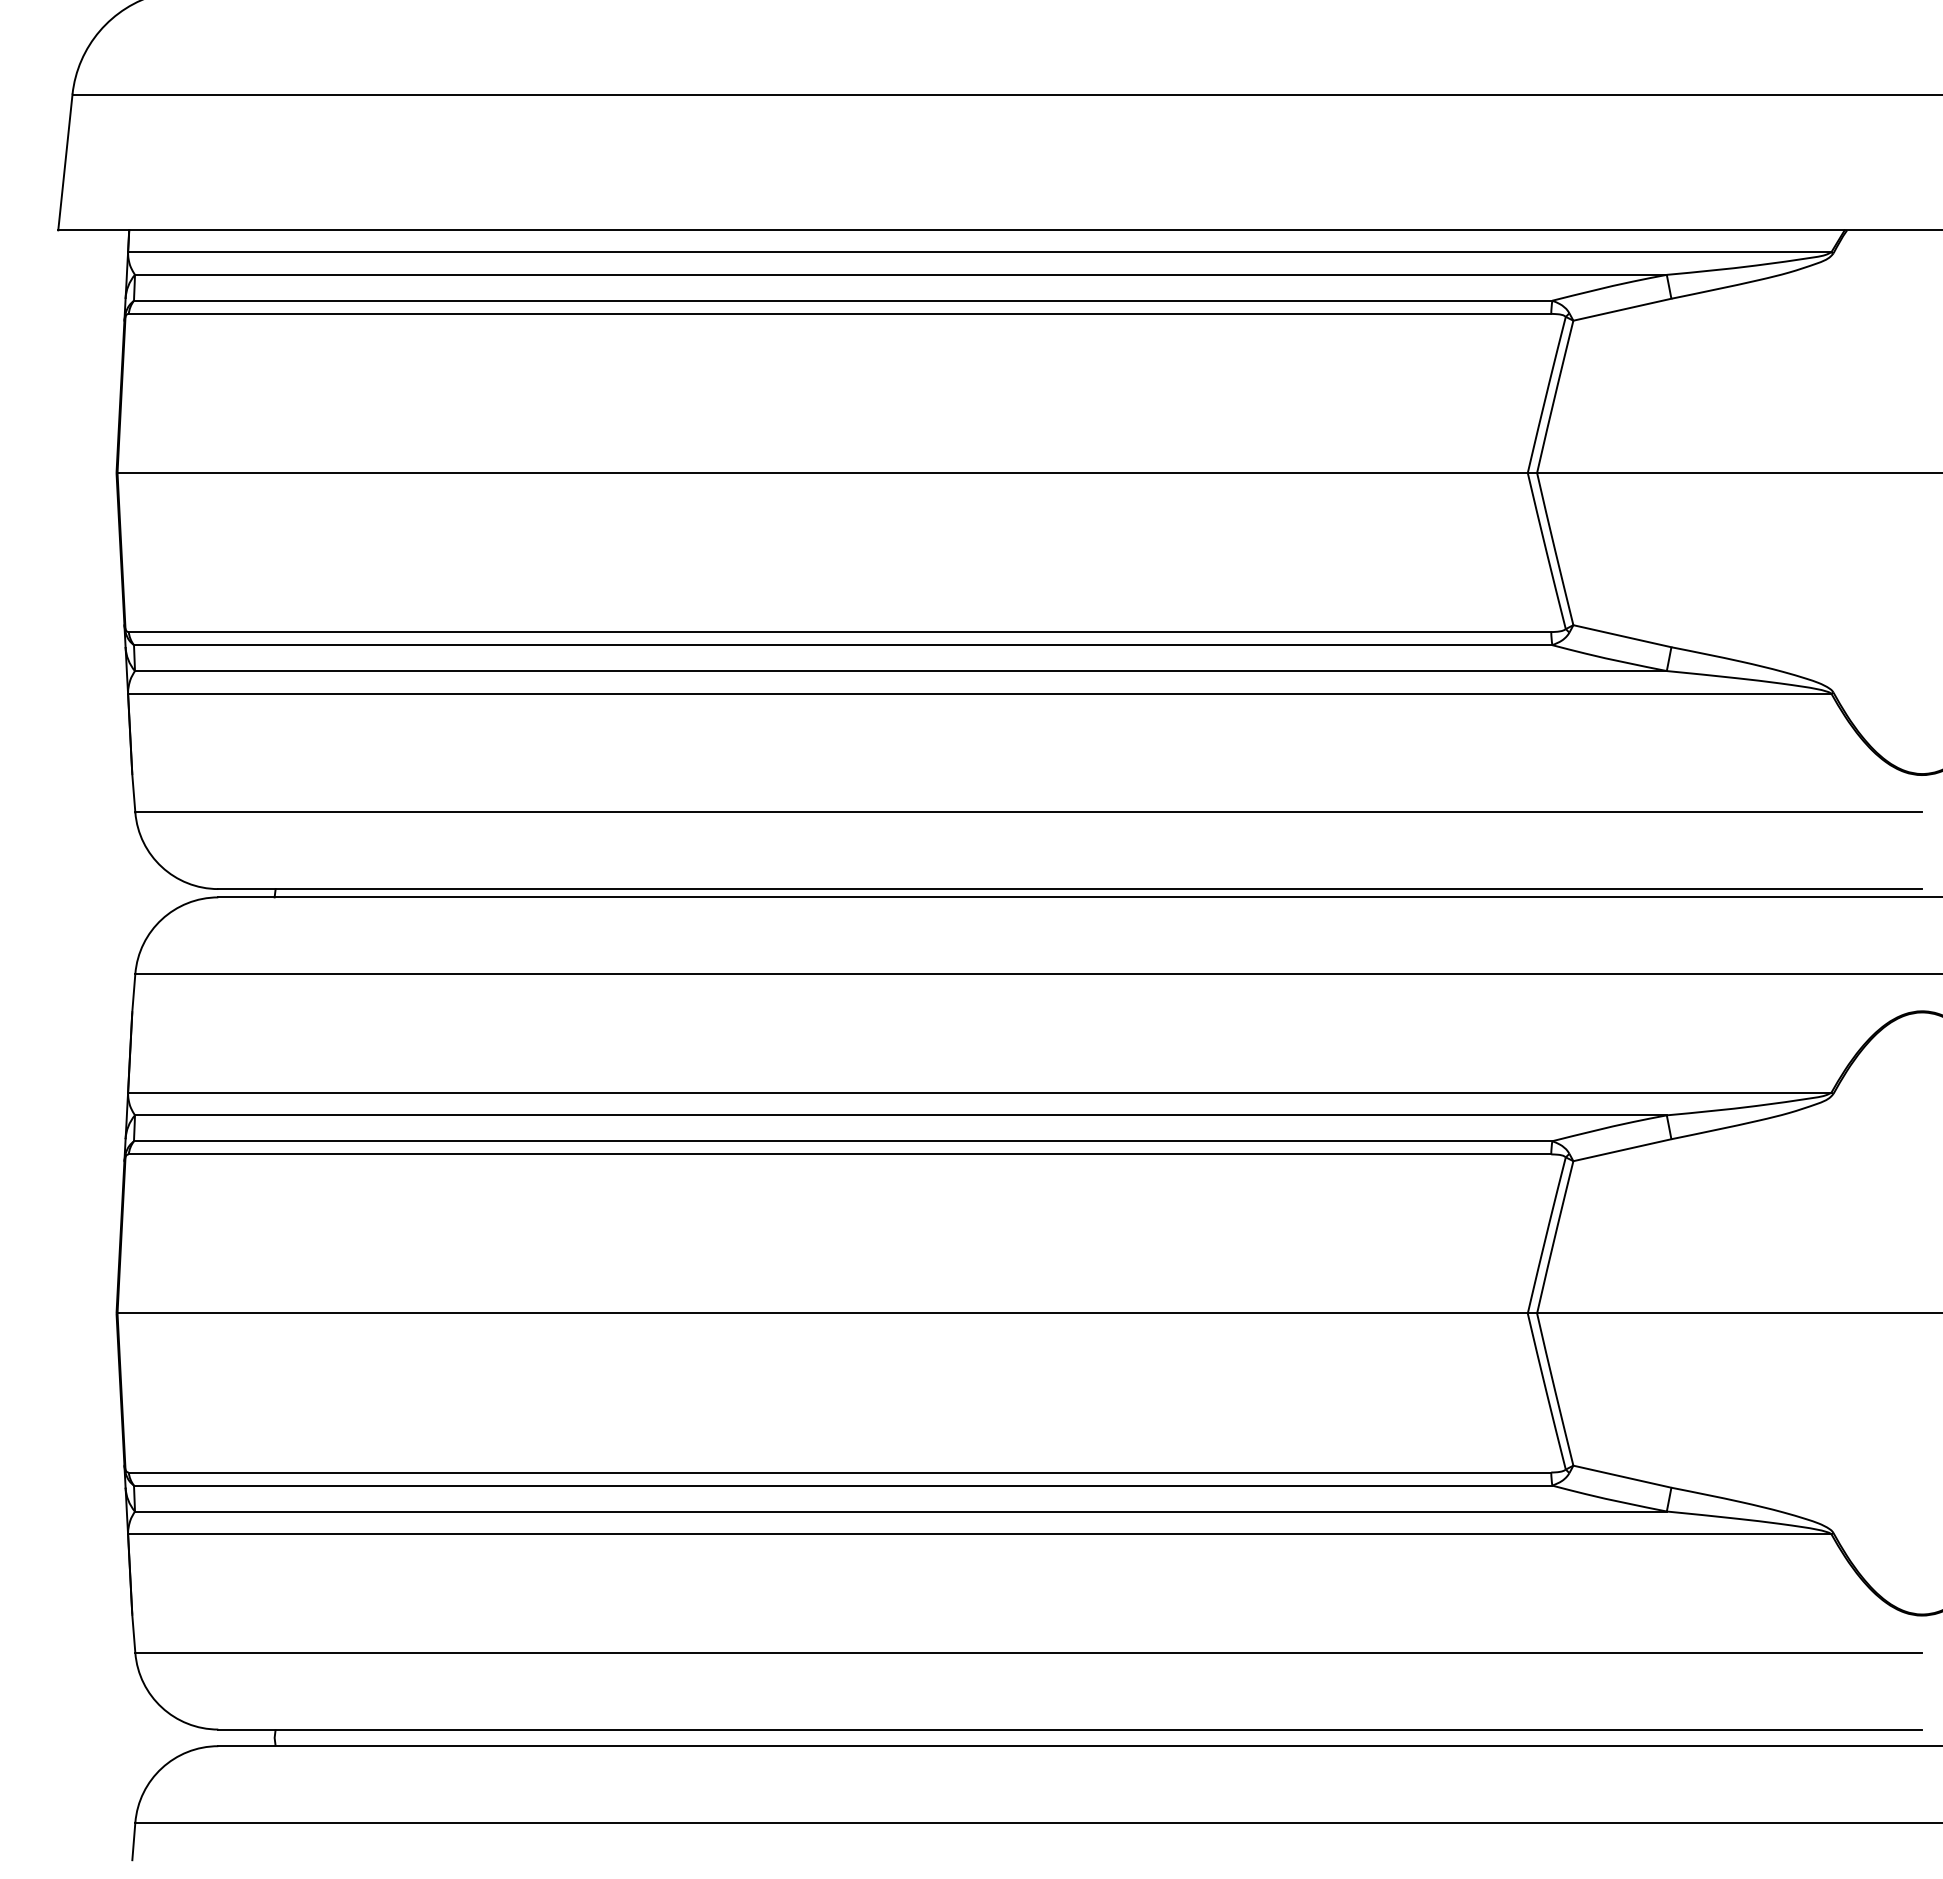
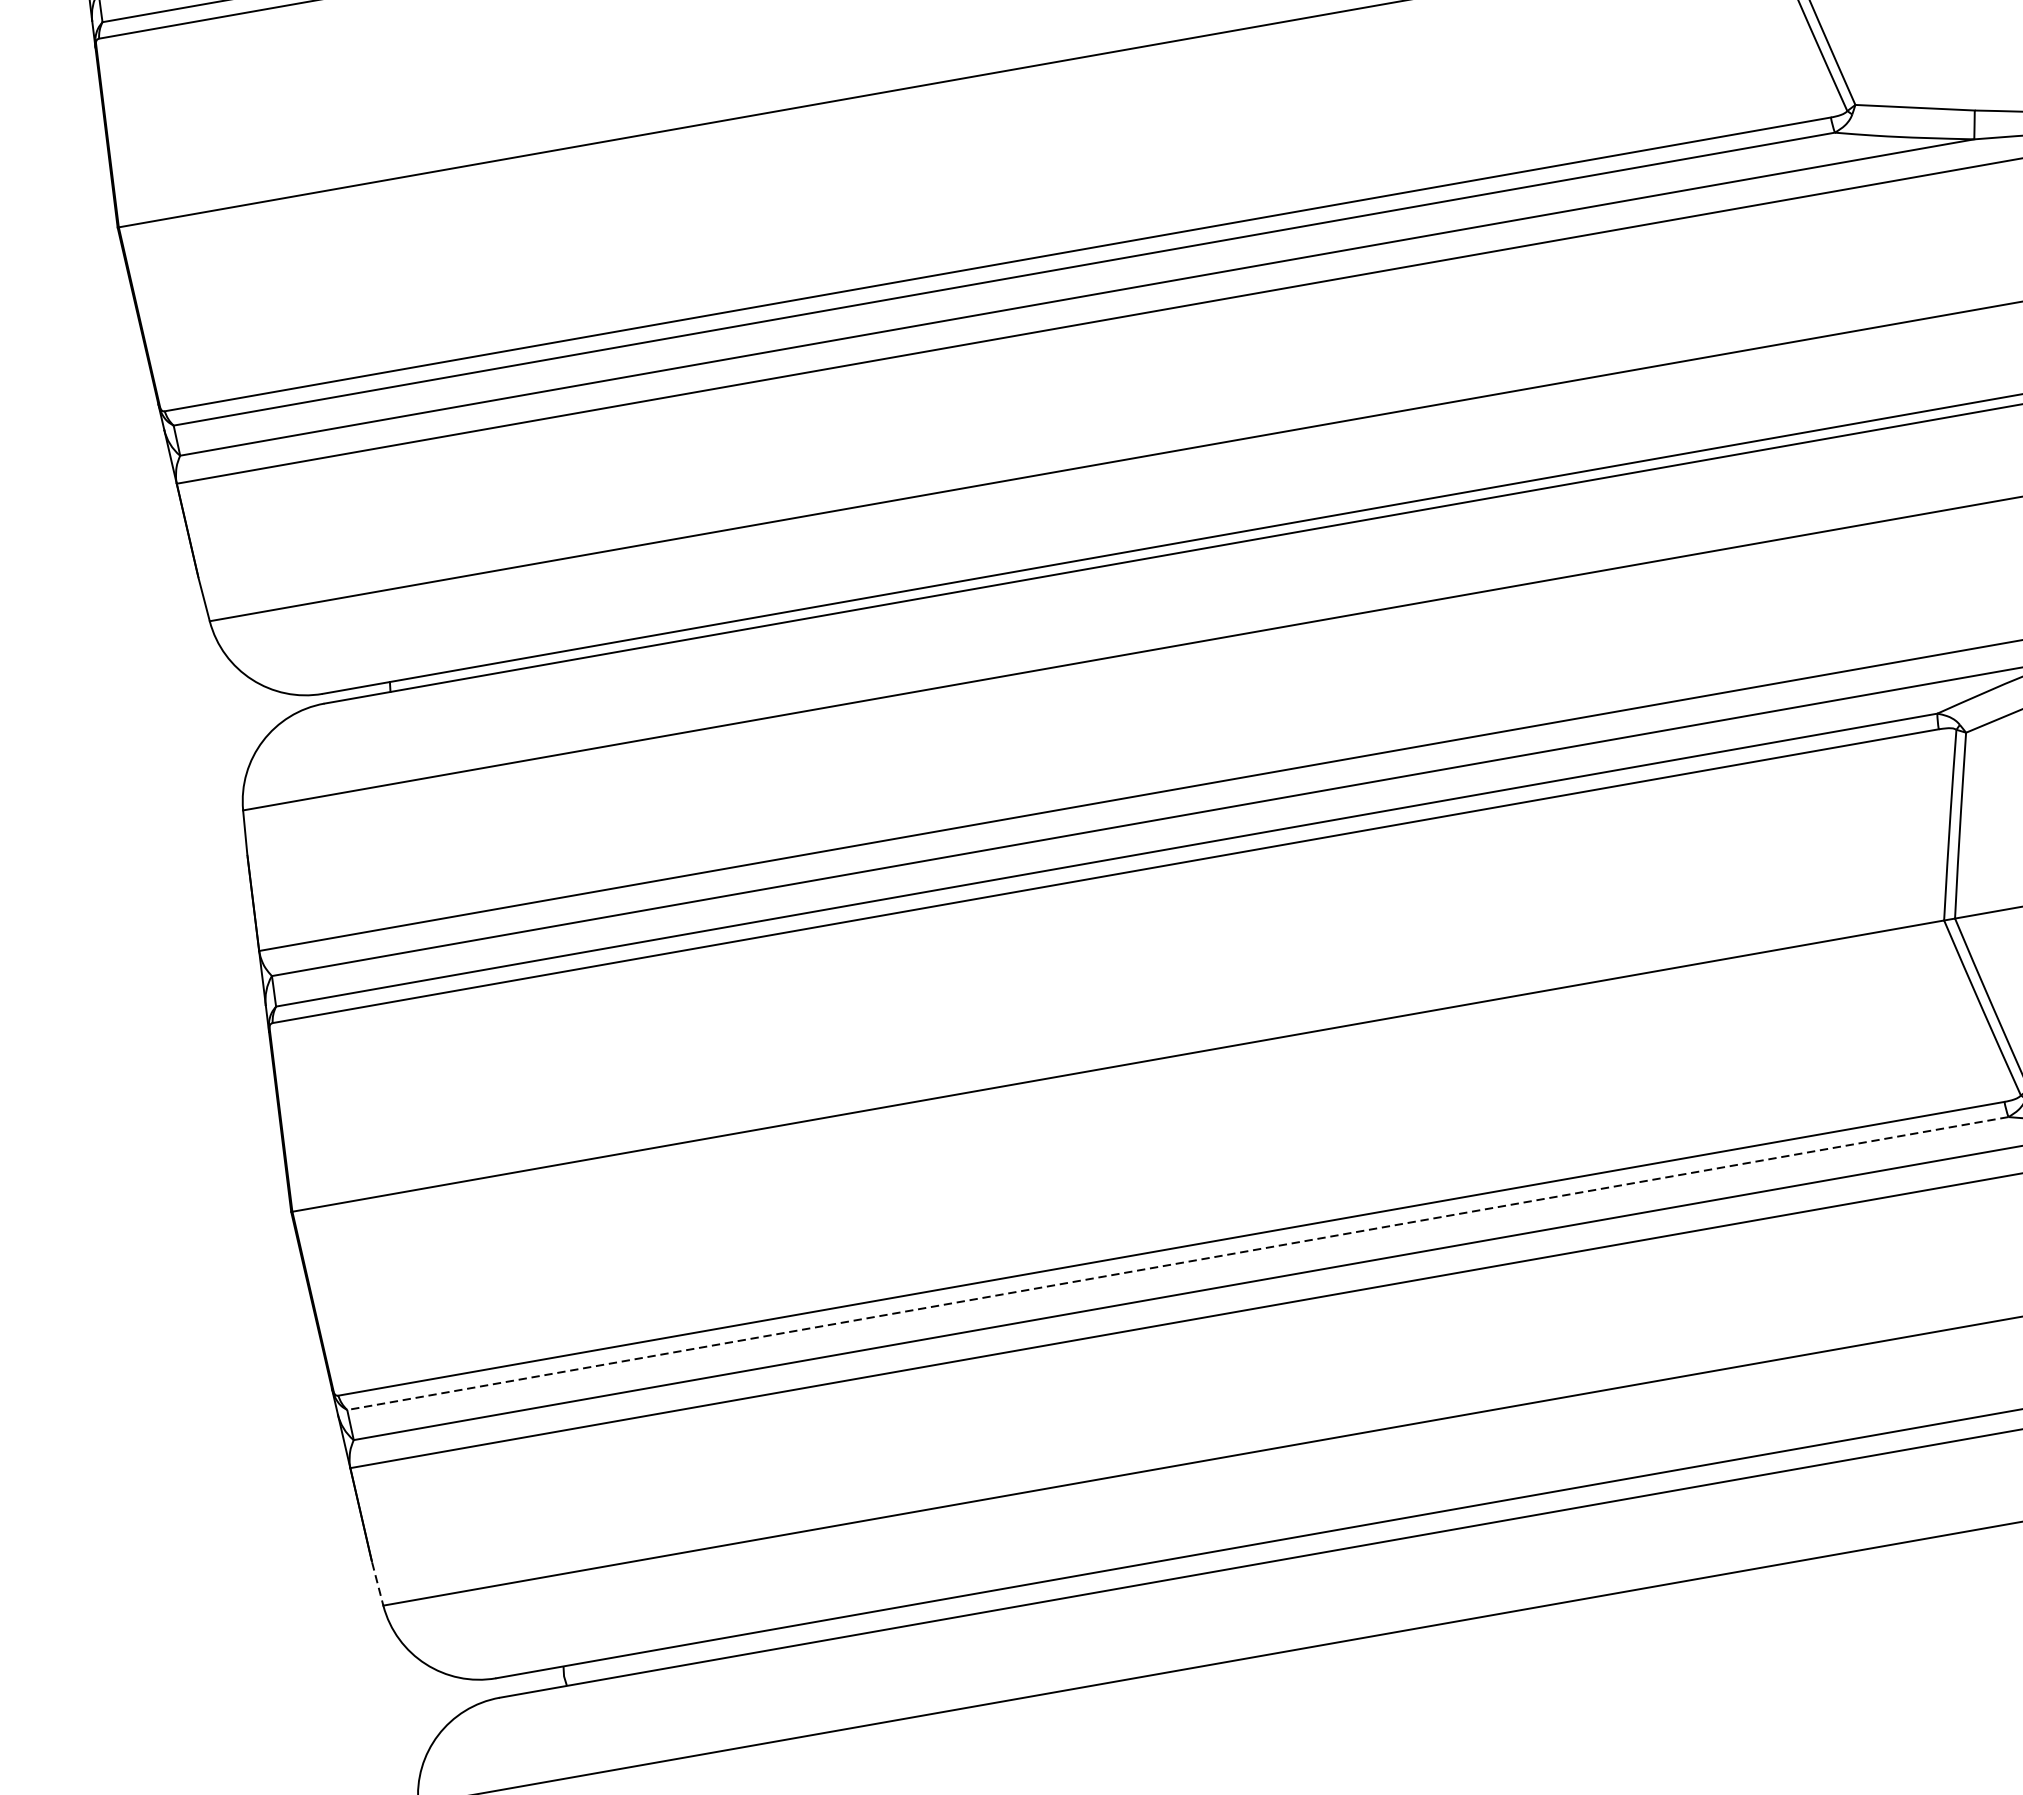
line: (842, 1485) -> (1177, 1263), solid -> dashed
line: (133, 1634) -> (377, 1584), solid -> dashed

